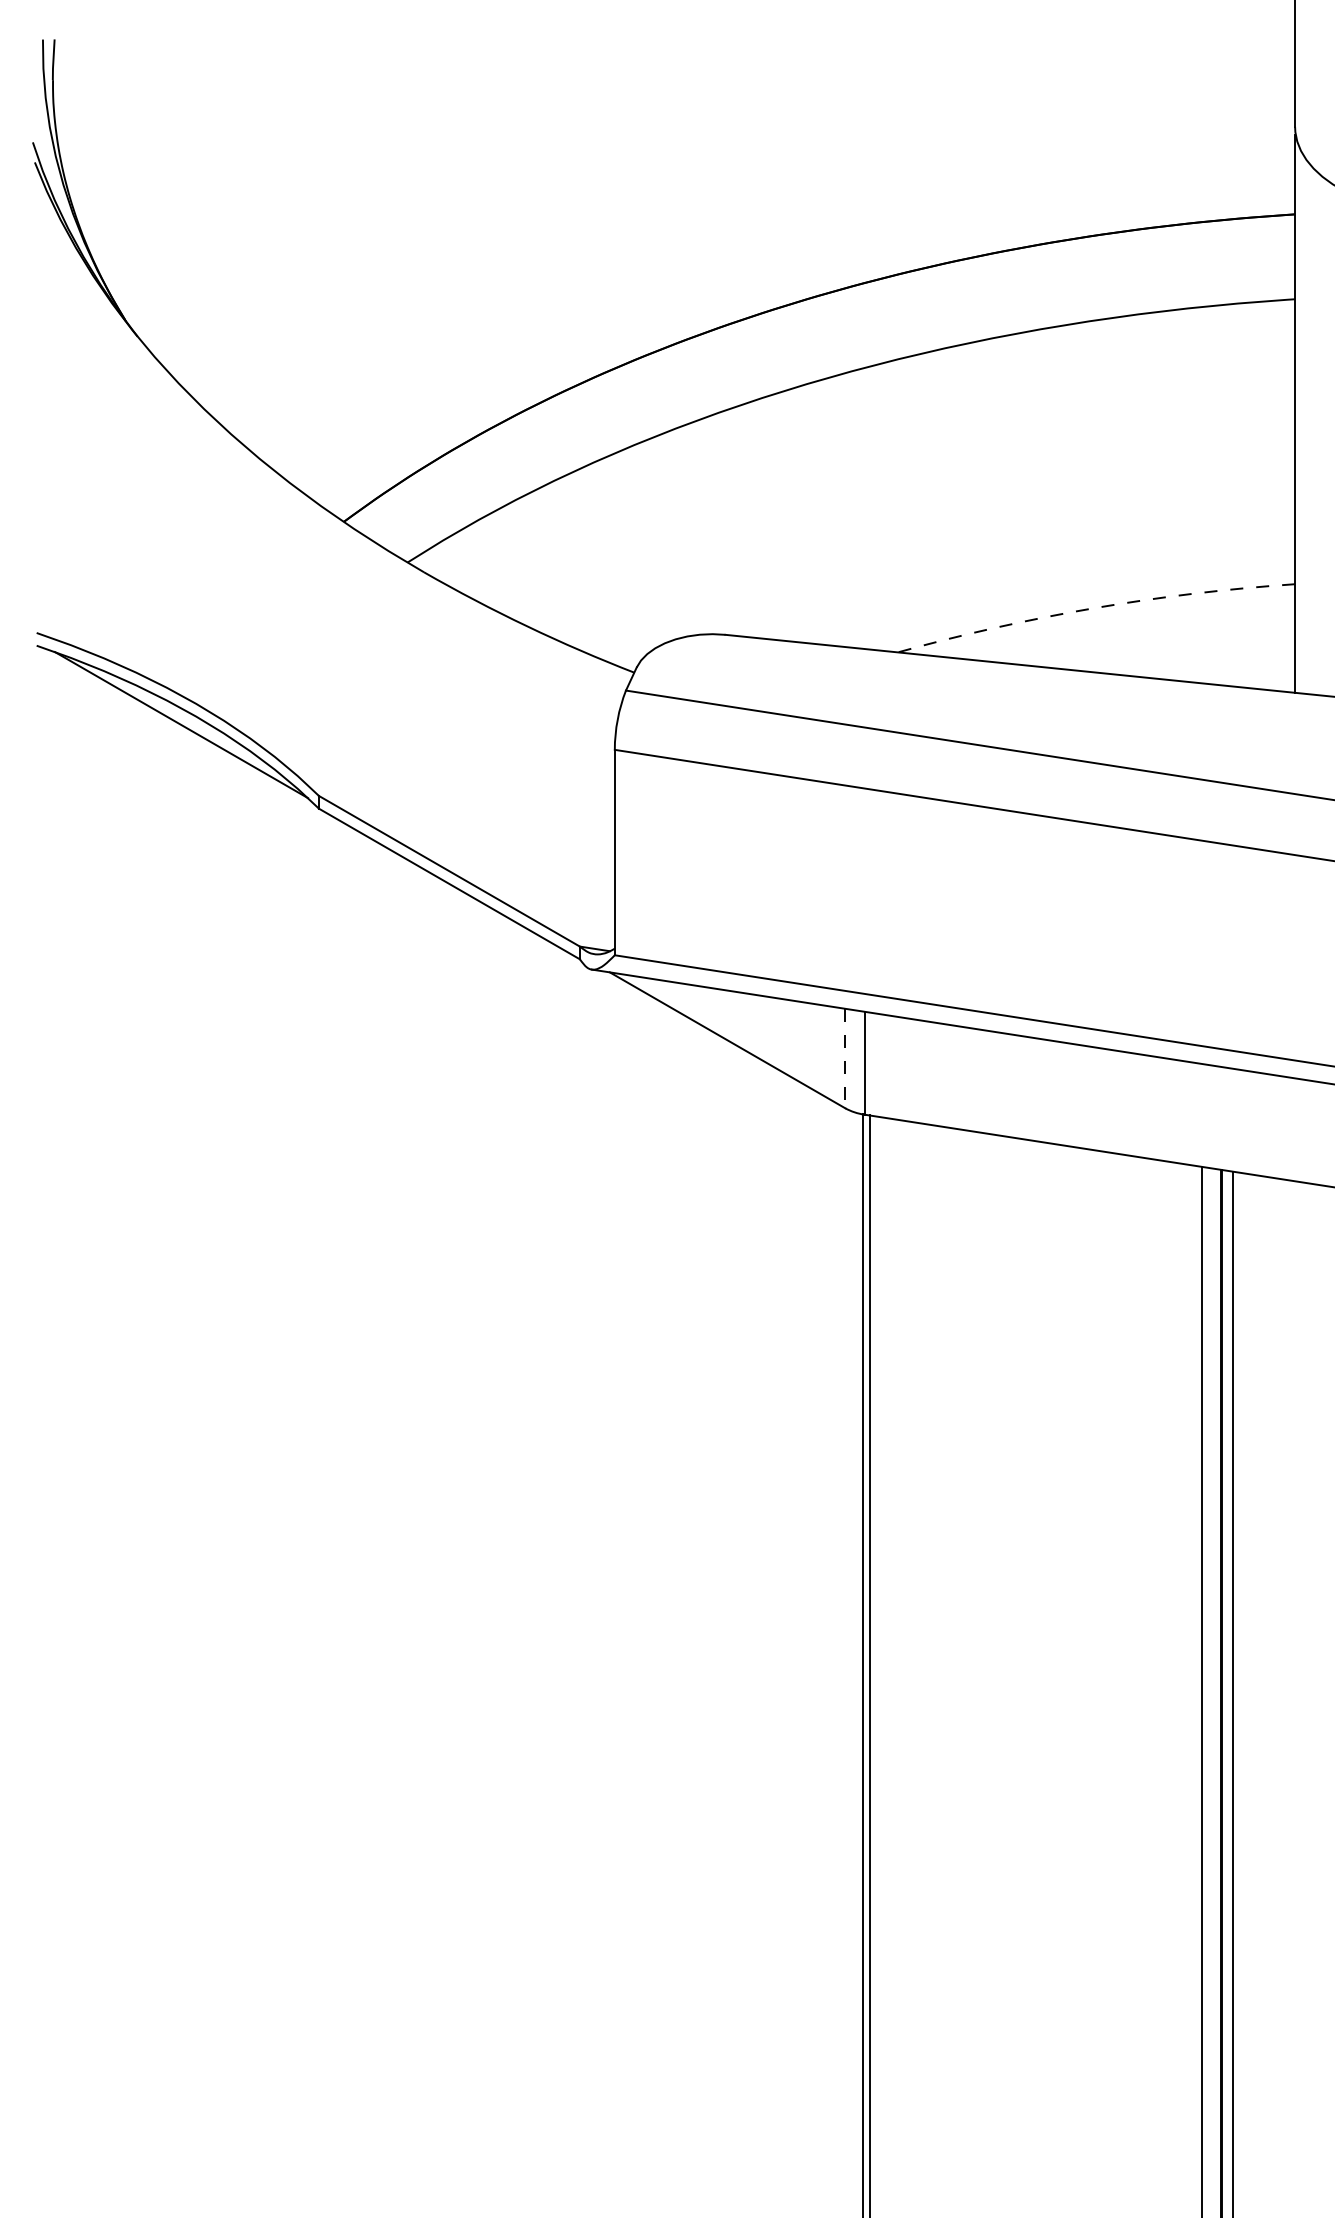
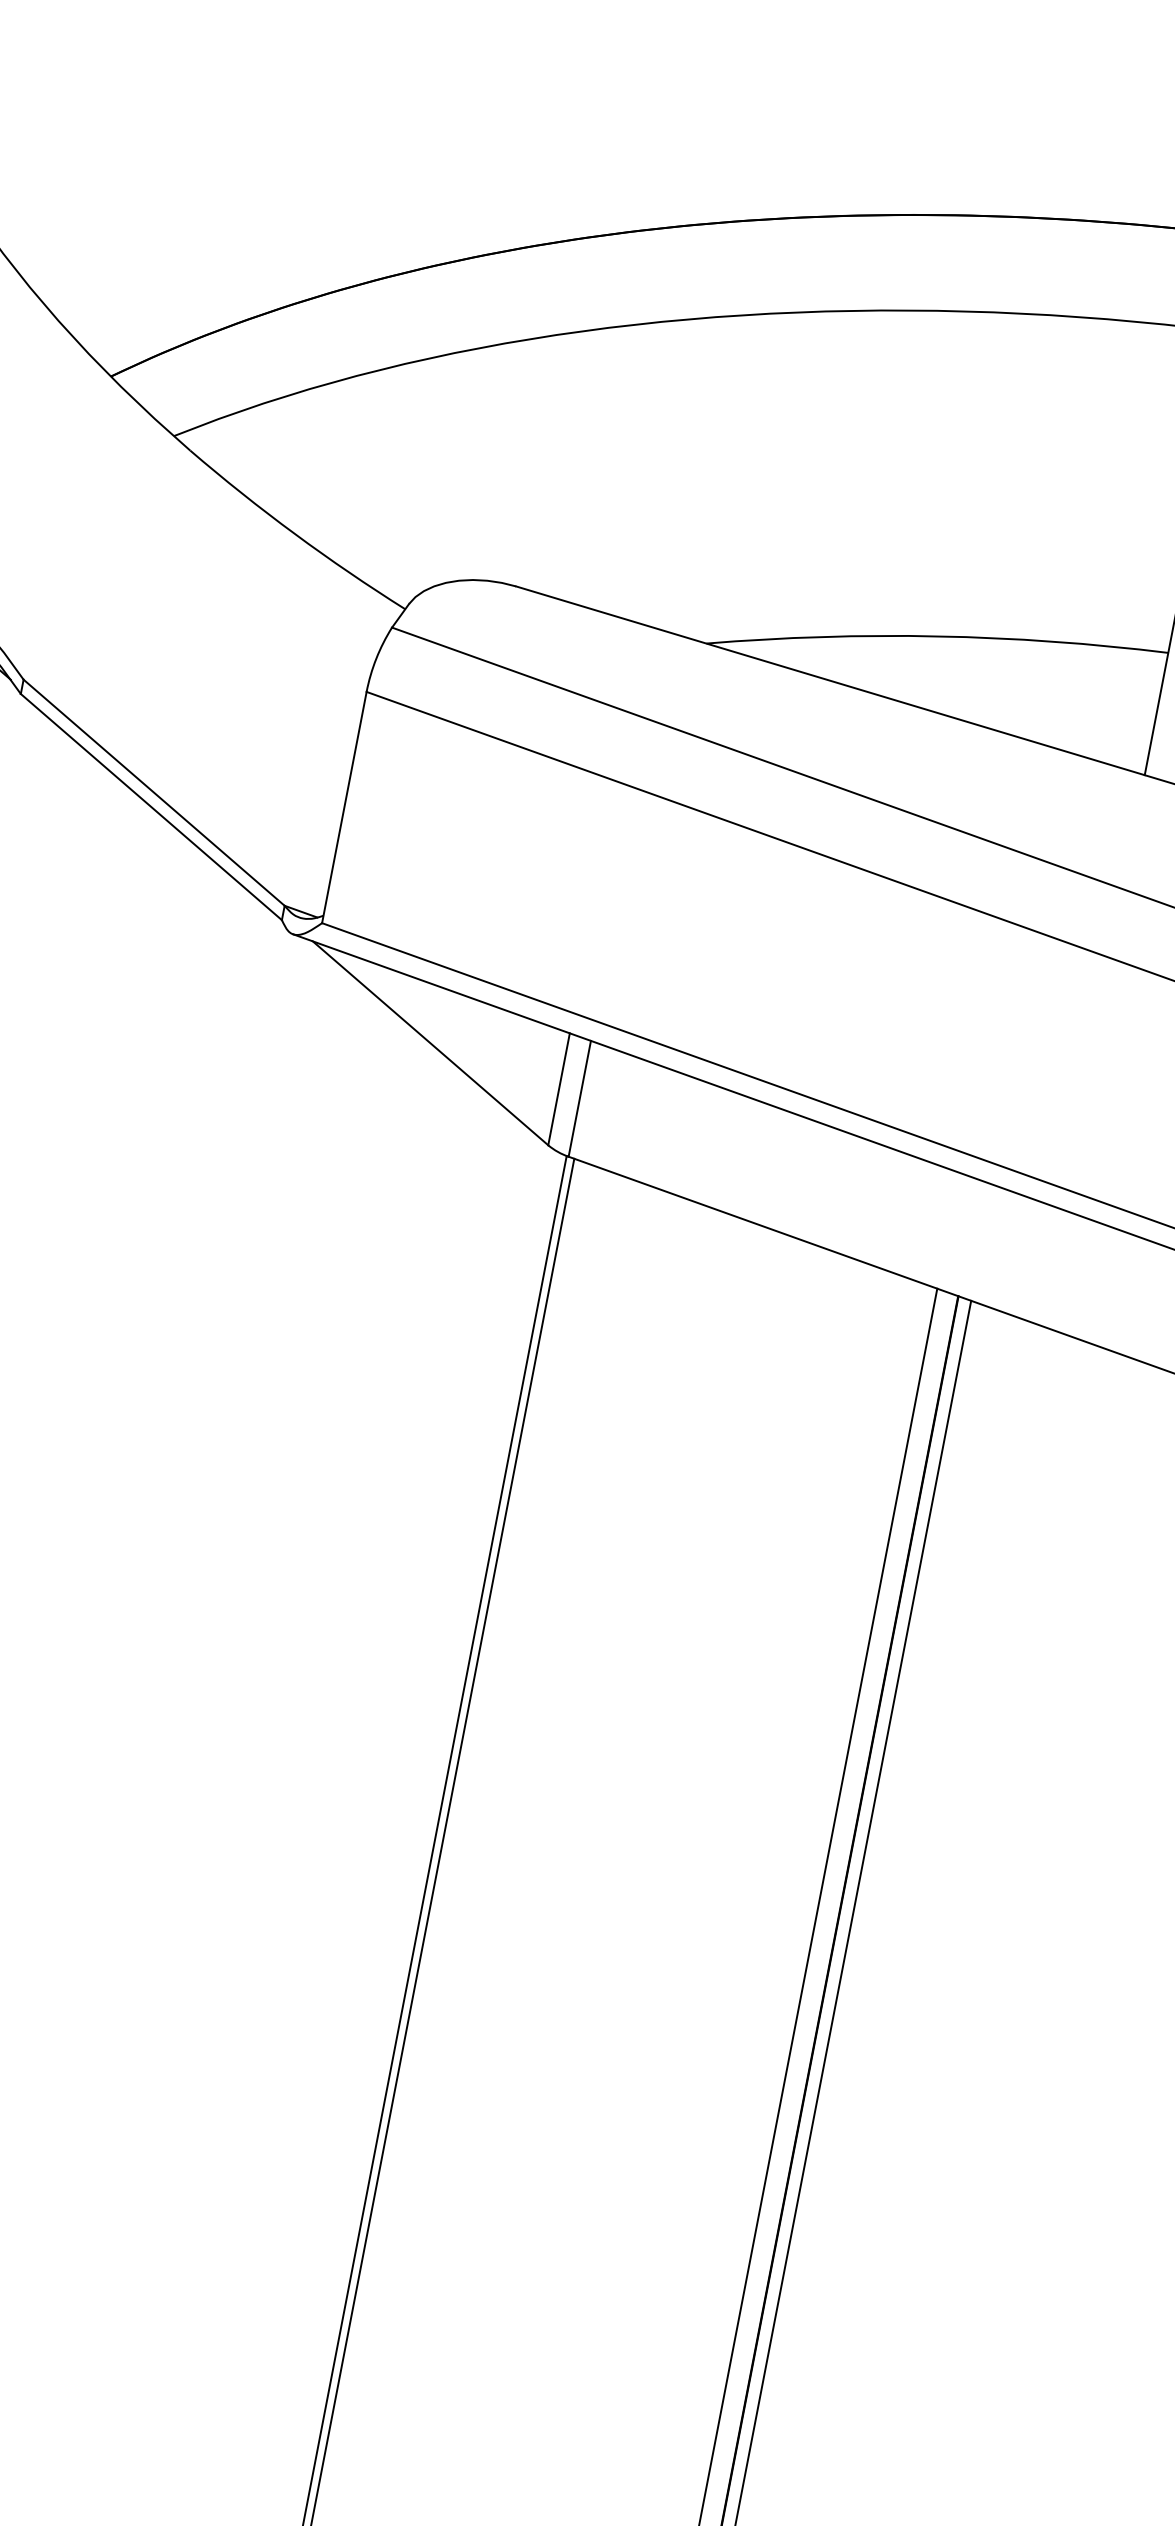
arc: (1094, 608) -> (937, 636), dashed -> solid
line: (845, 1058) -> (559, 1089), dashed -> solid

